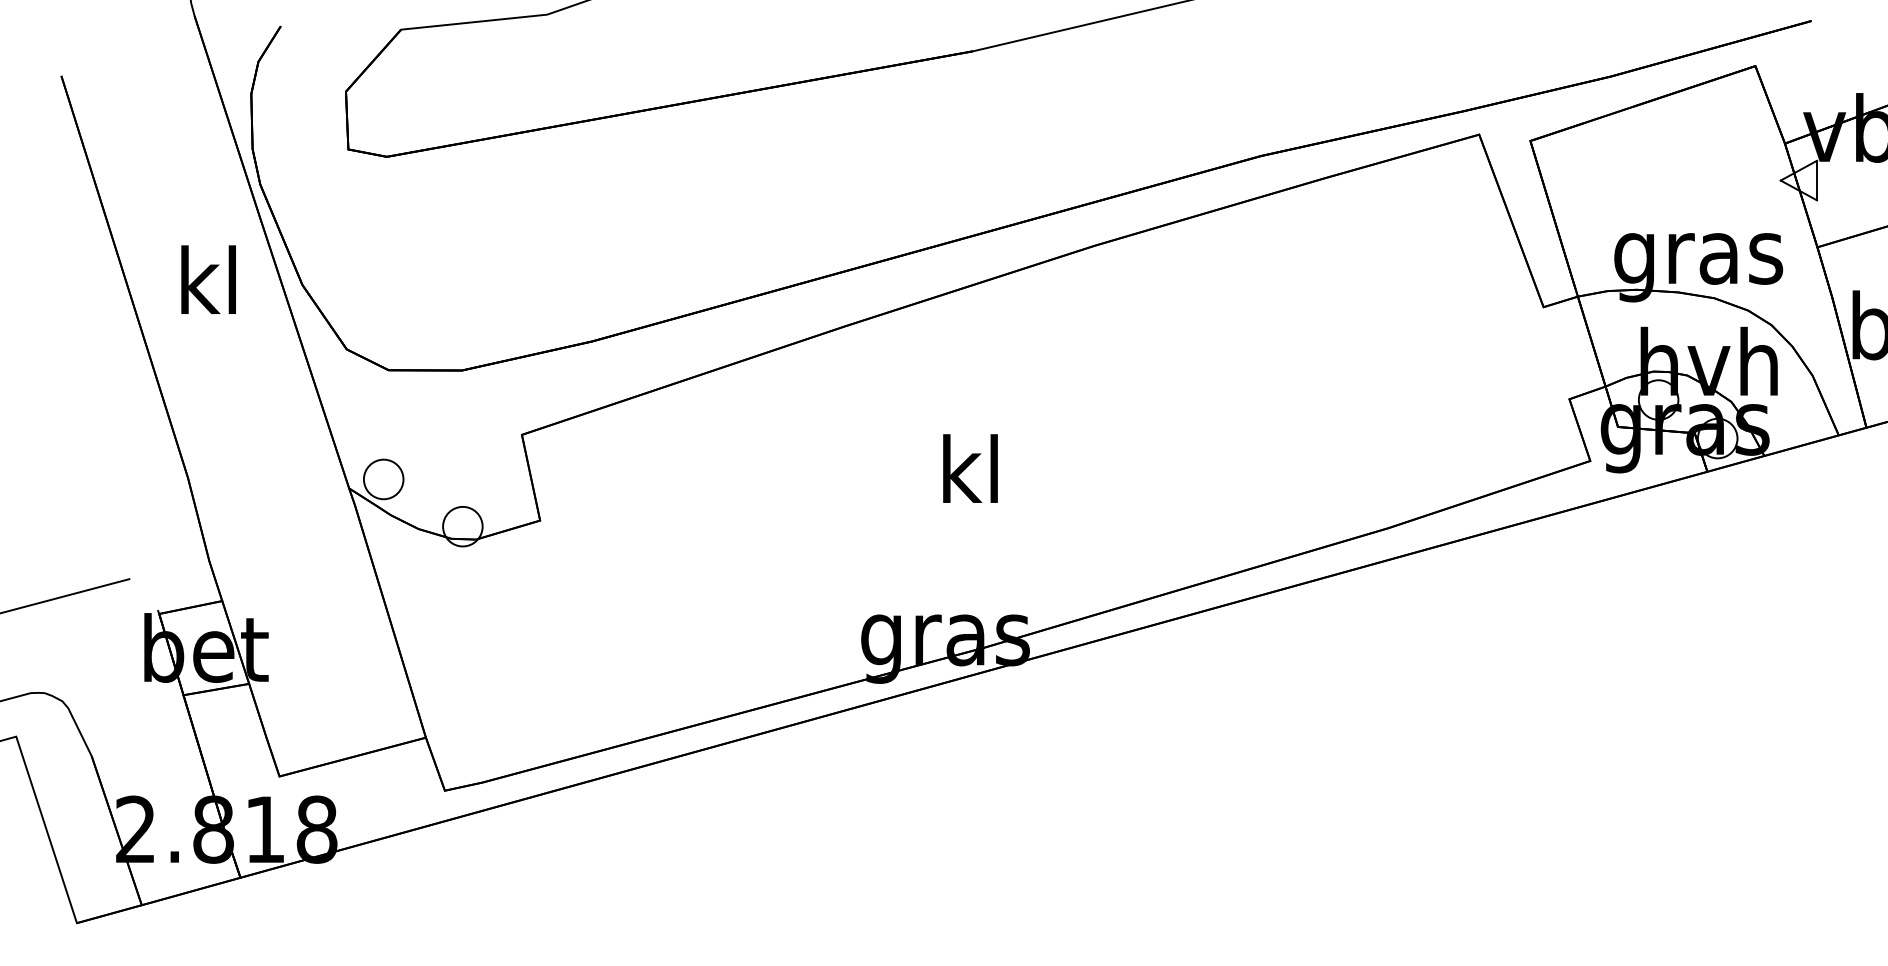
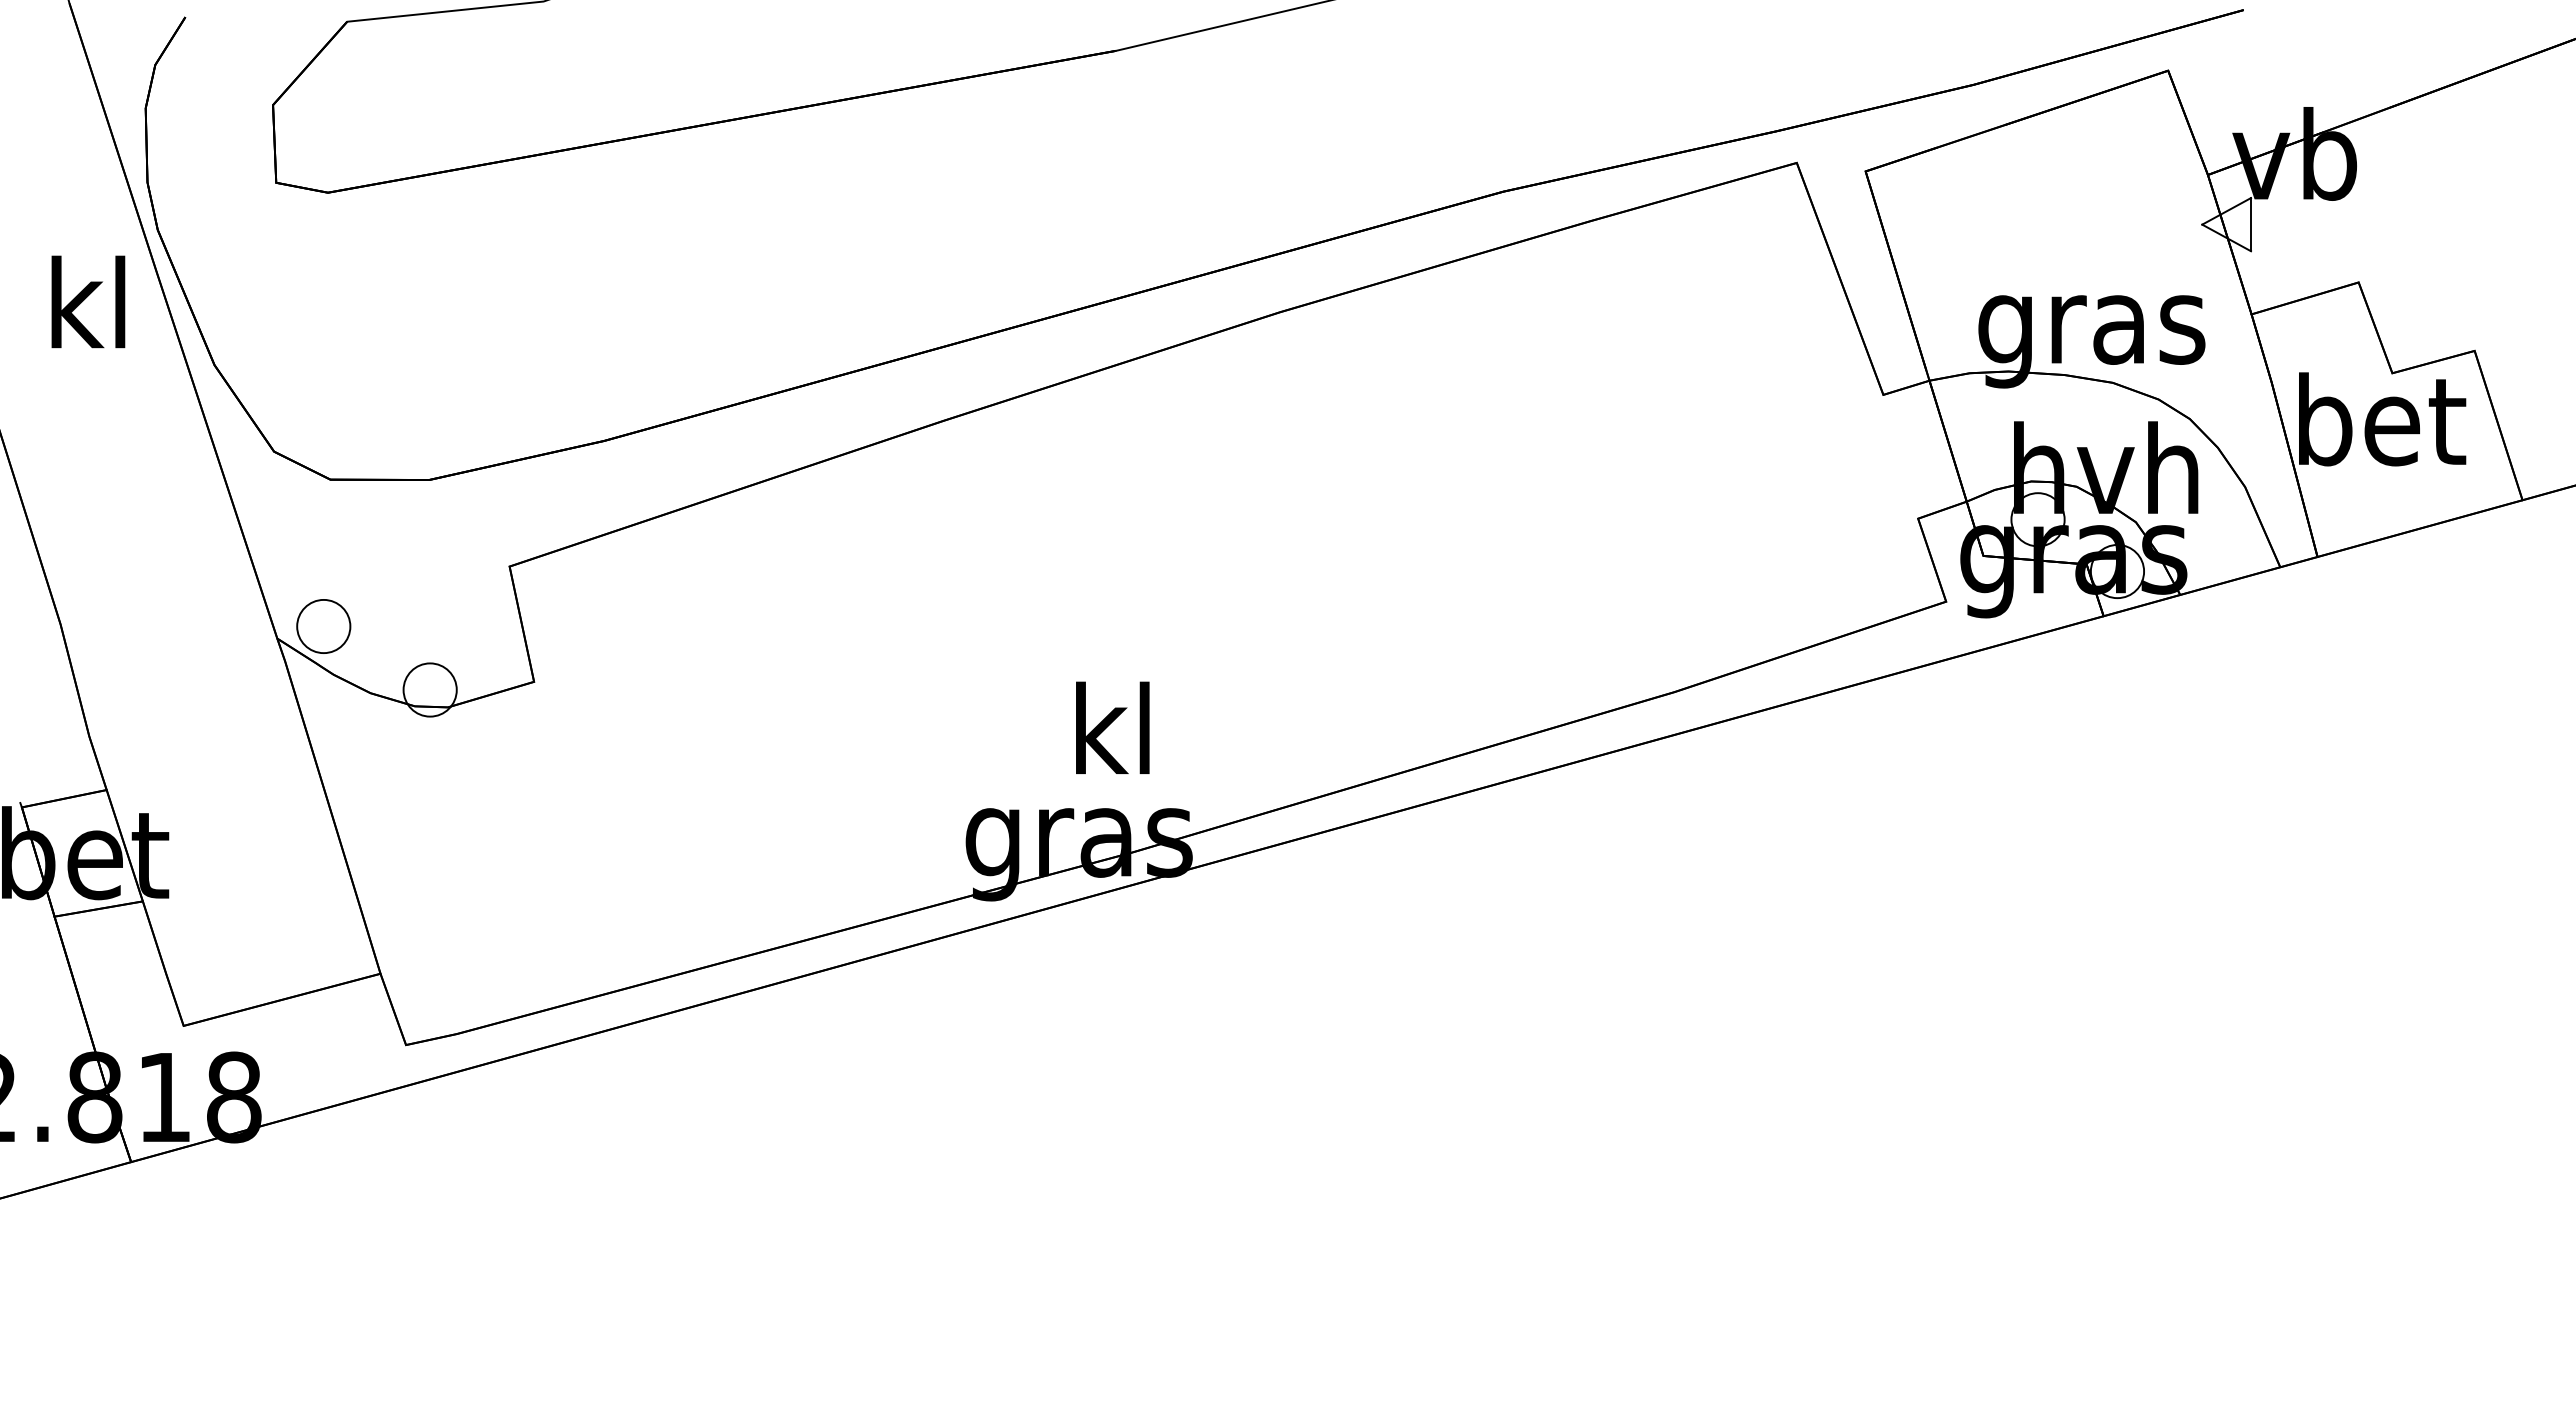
text: (208, 279) -> (88, 301), moved
text: (970, 468) -> (1112, 727), moved

